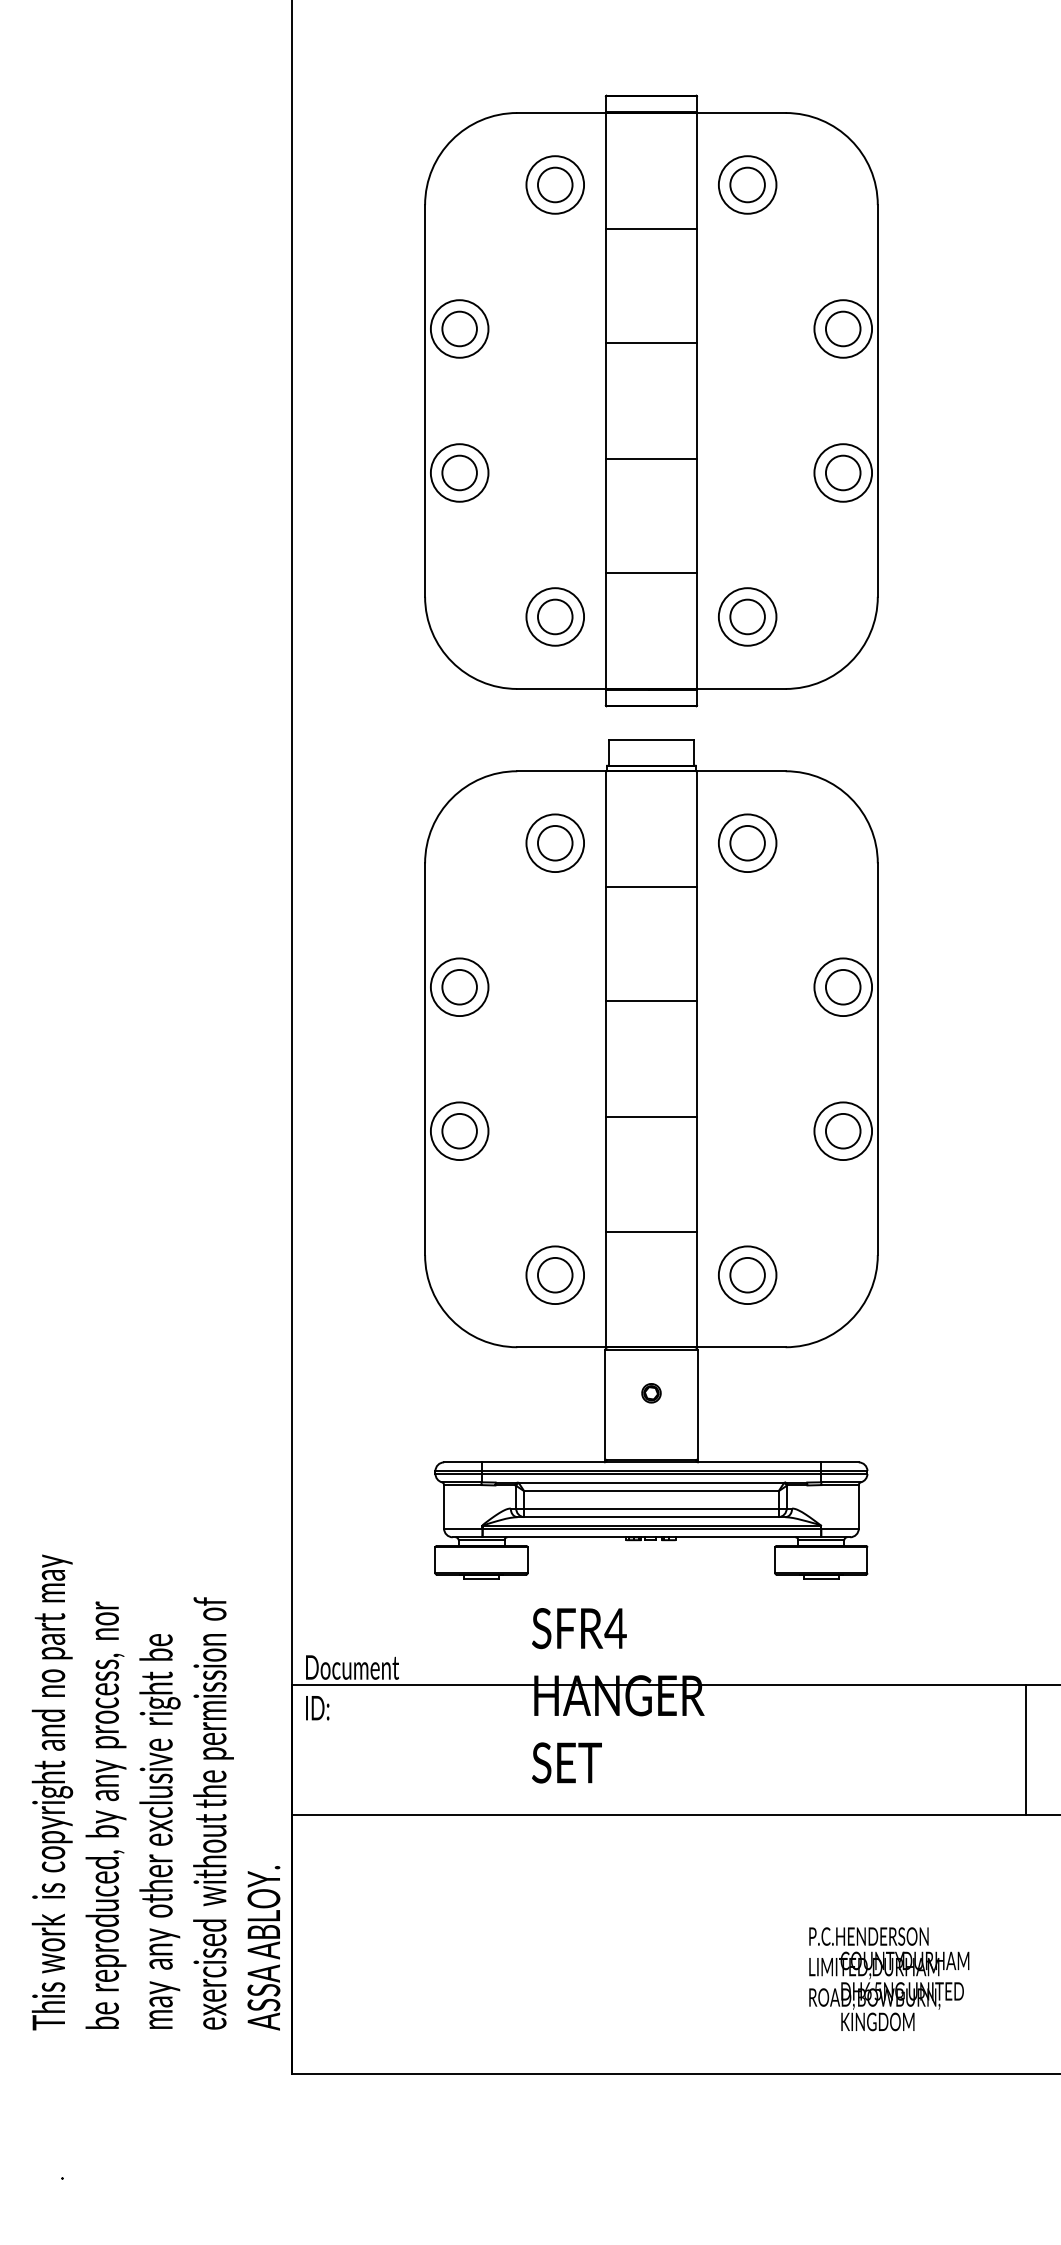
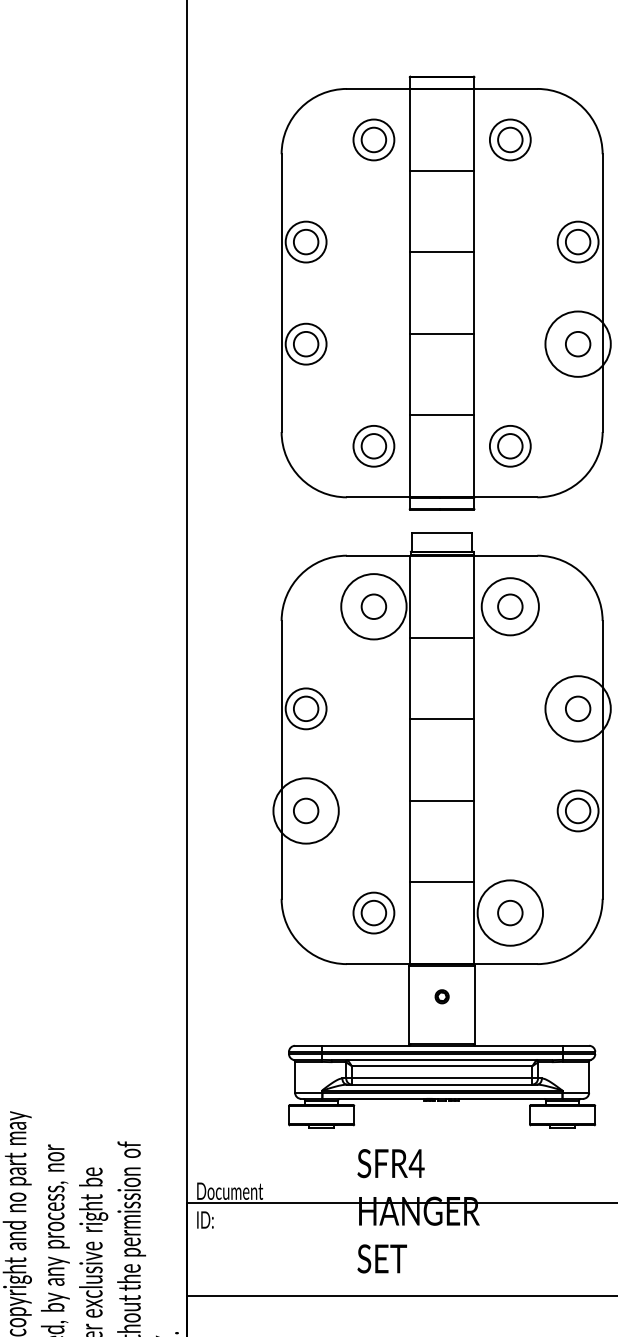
circle: (843, 472) -> (578, 343), size x1.6
circle: (555, 843) -> (374, 606), size x1.6
circle: (747, 843) -> (510, 606), size x1.4
circle: (843, 987) -> (578, 709), size x1.6
circle: (459, 1131) -> (306, 811), size x1.6
circle: (747, 1275) -> (510, 913), size x1.6

